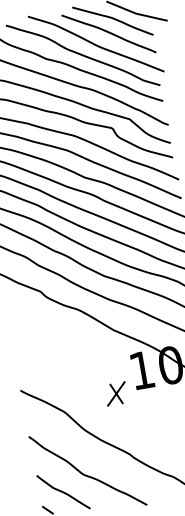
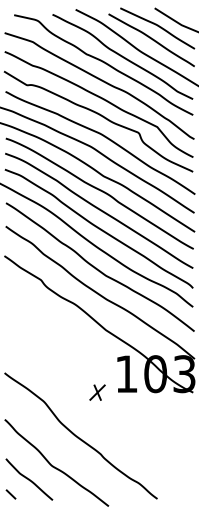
part: (116, 393) -> (97, 392), size x0.71

